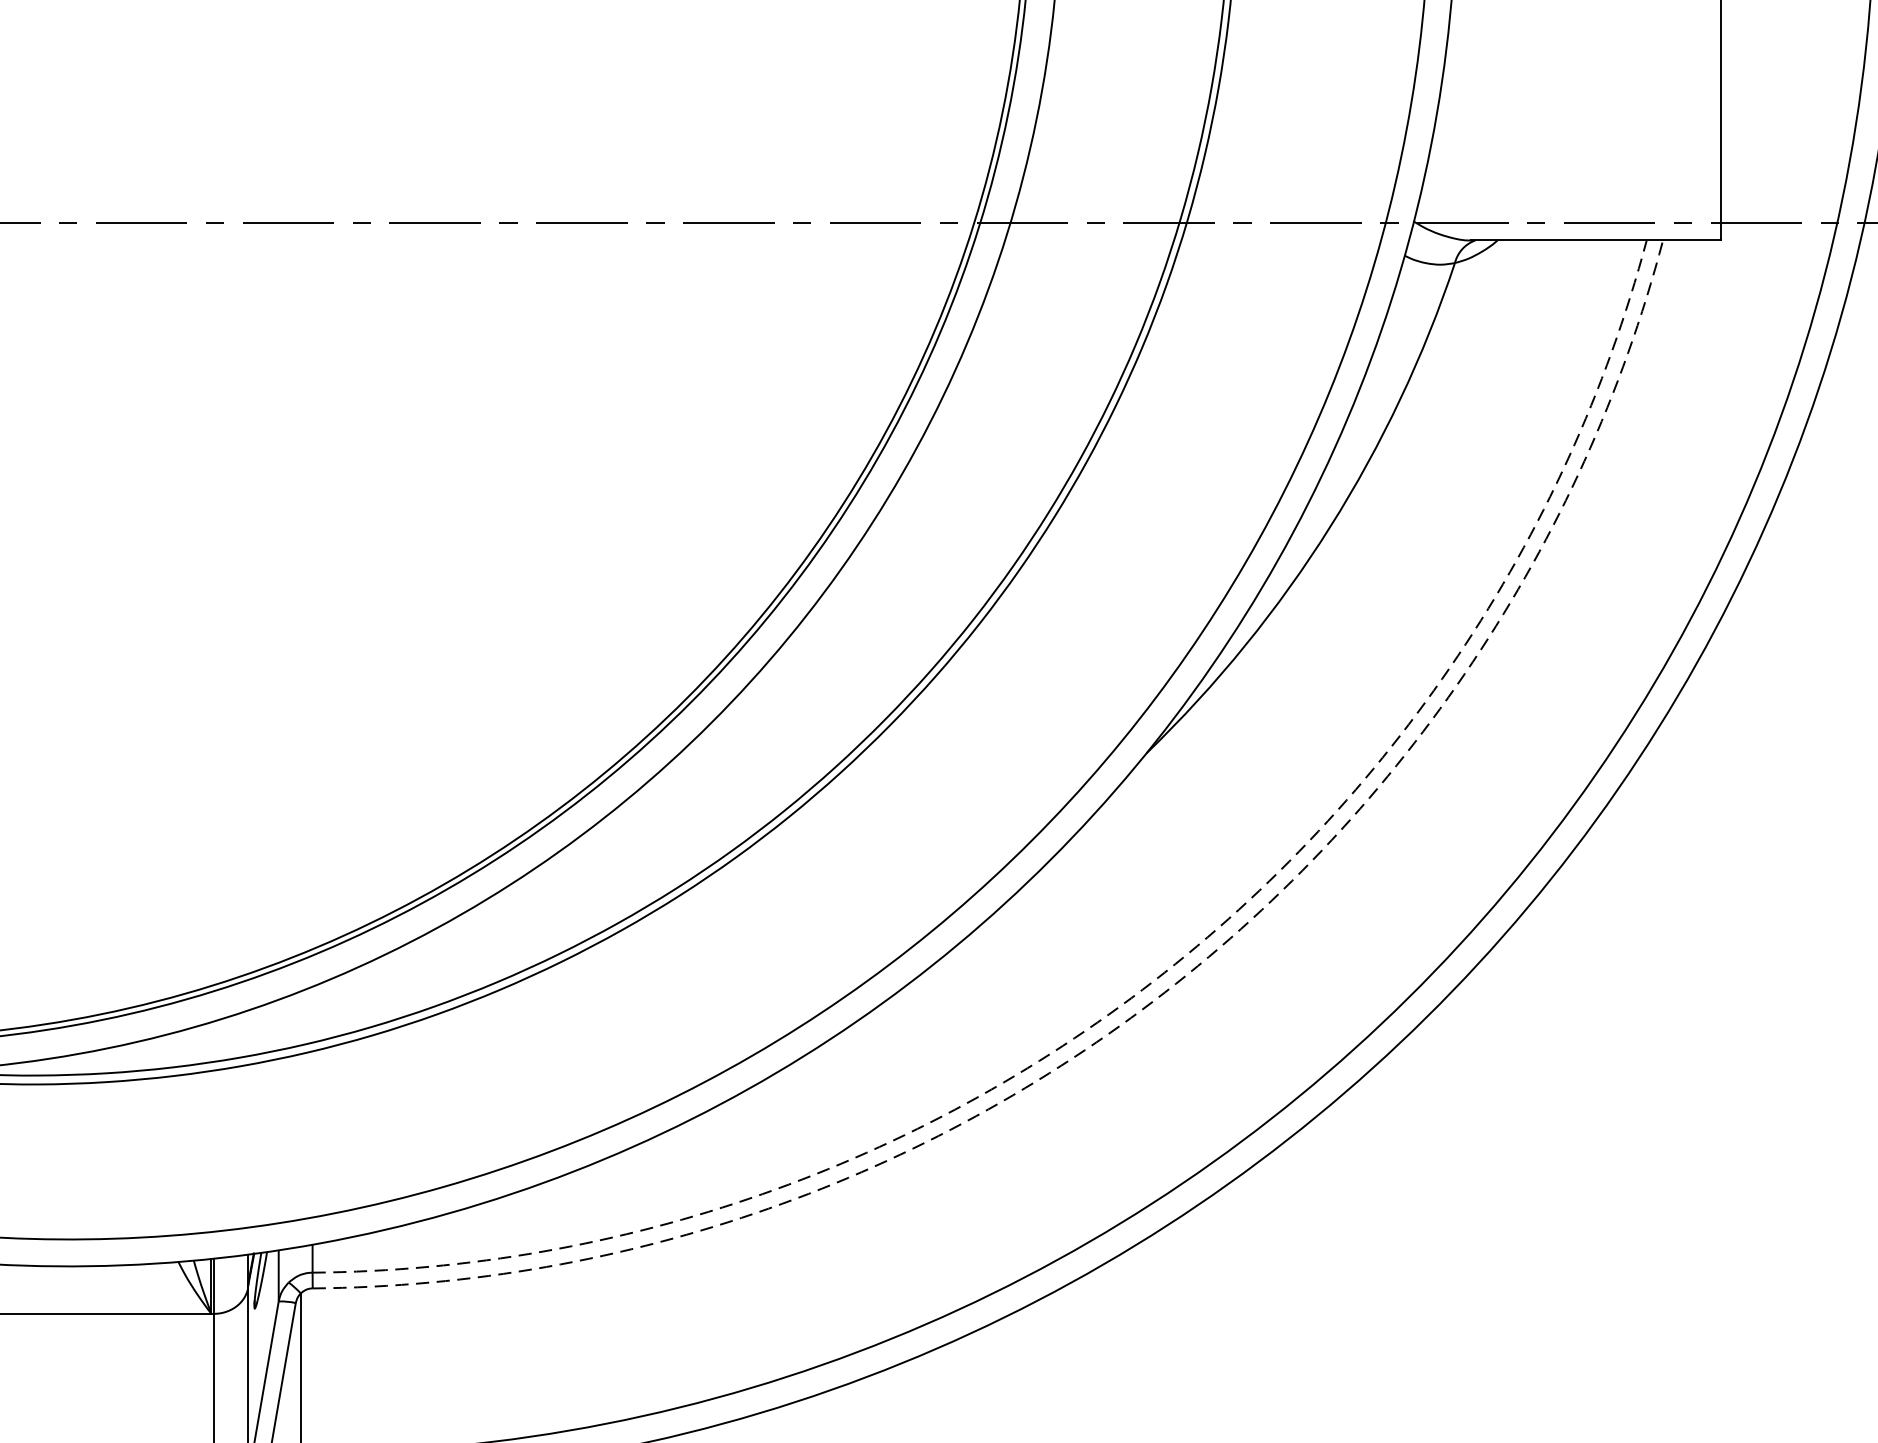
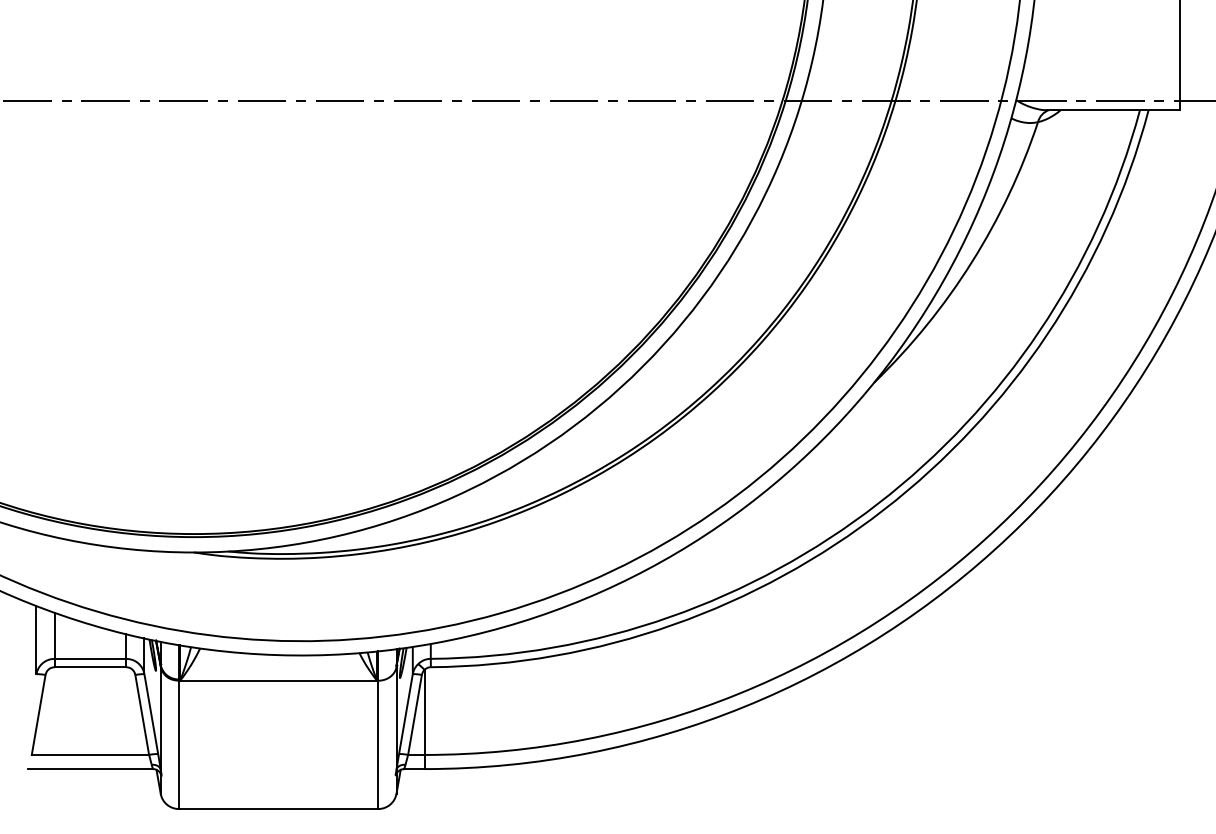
arc: (1152, 980) -> (877, 503), dashed -> solid
arc: (1164, 991) -> (883, 509), dashed -> solid

